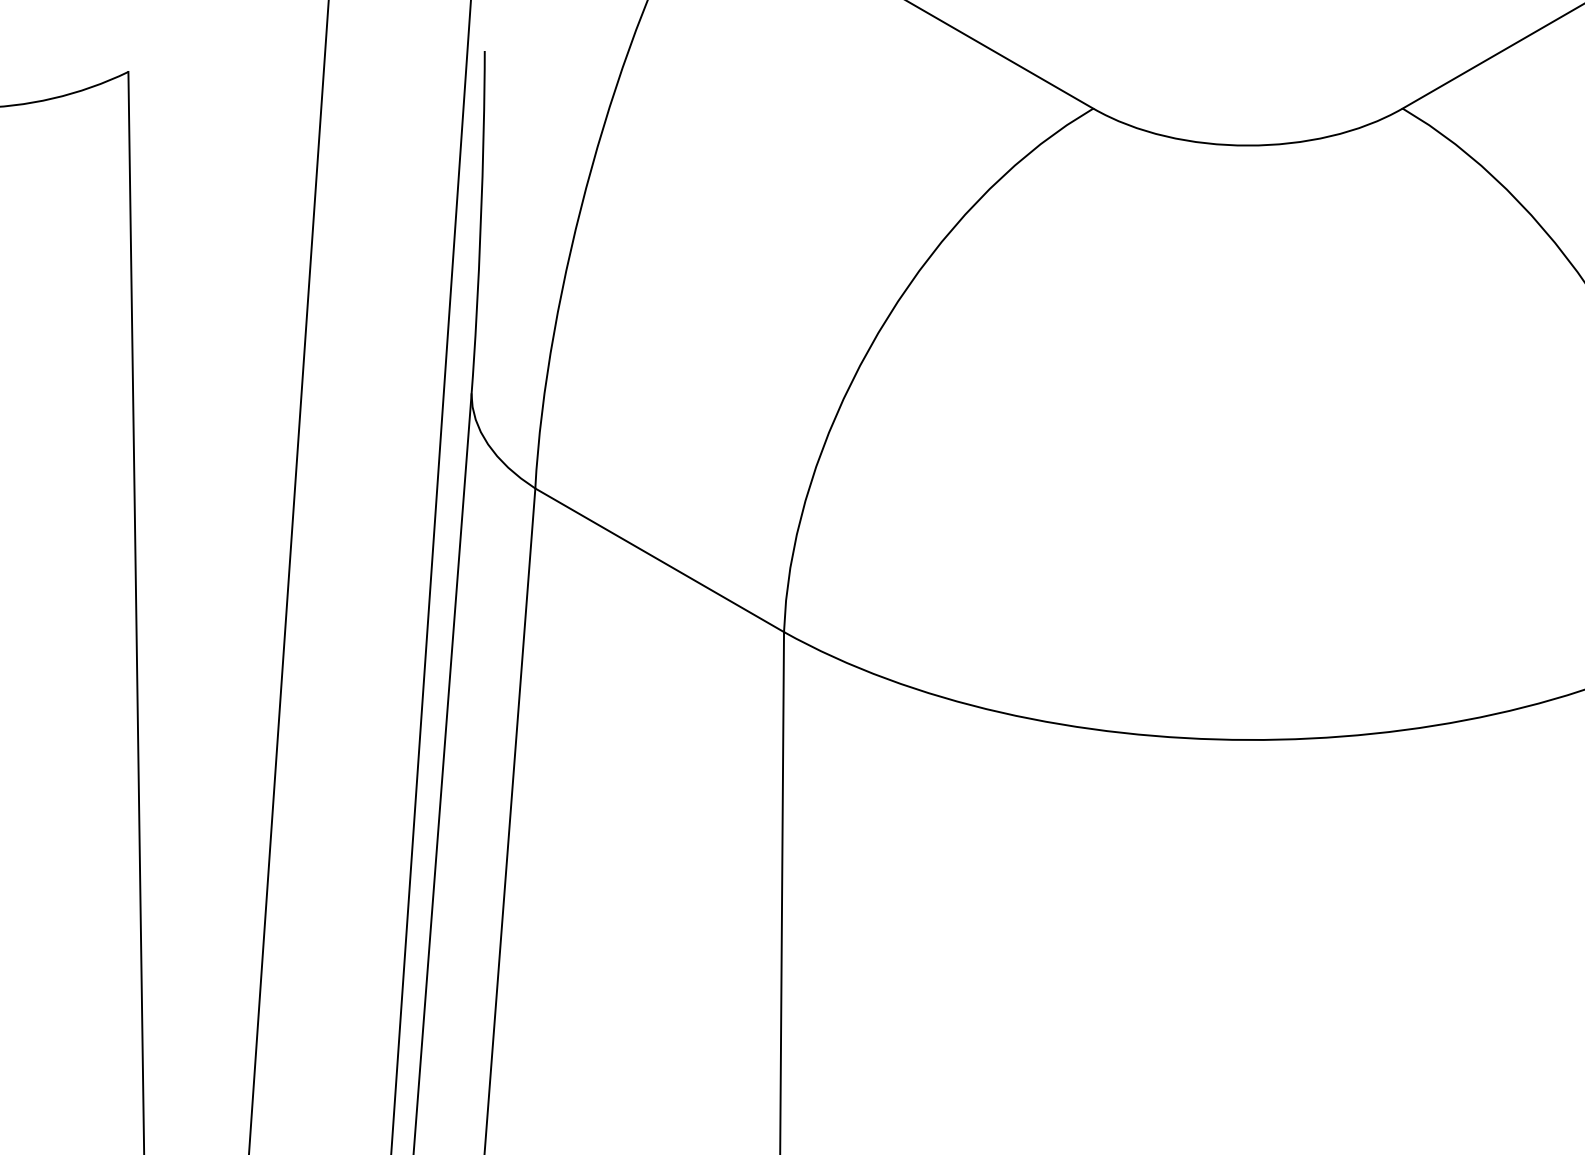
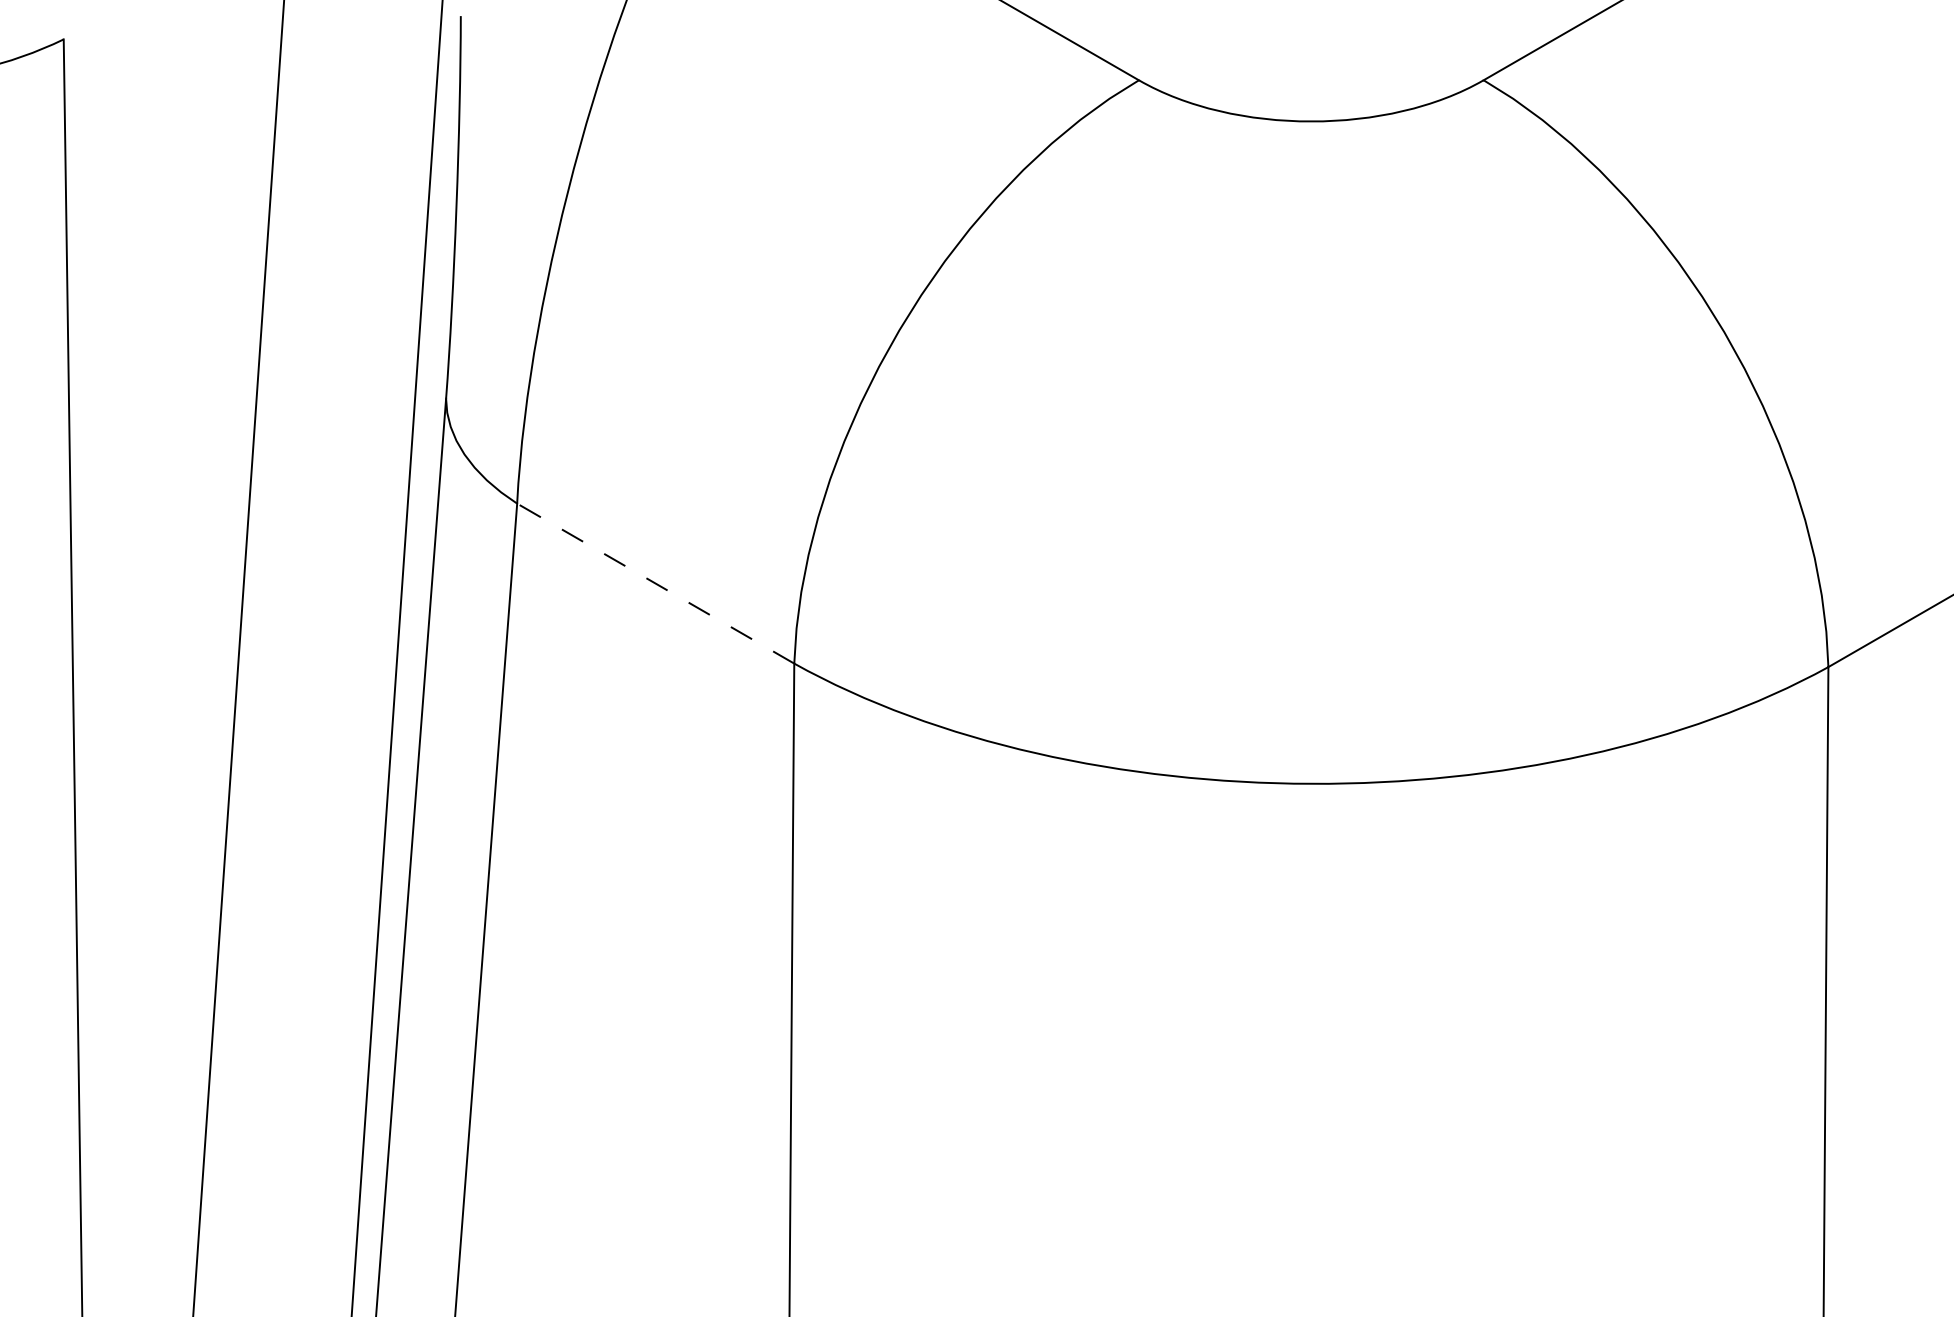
line: (659, 560) -> (655, 583), solid -> dashed

